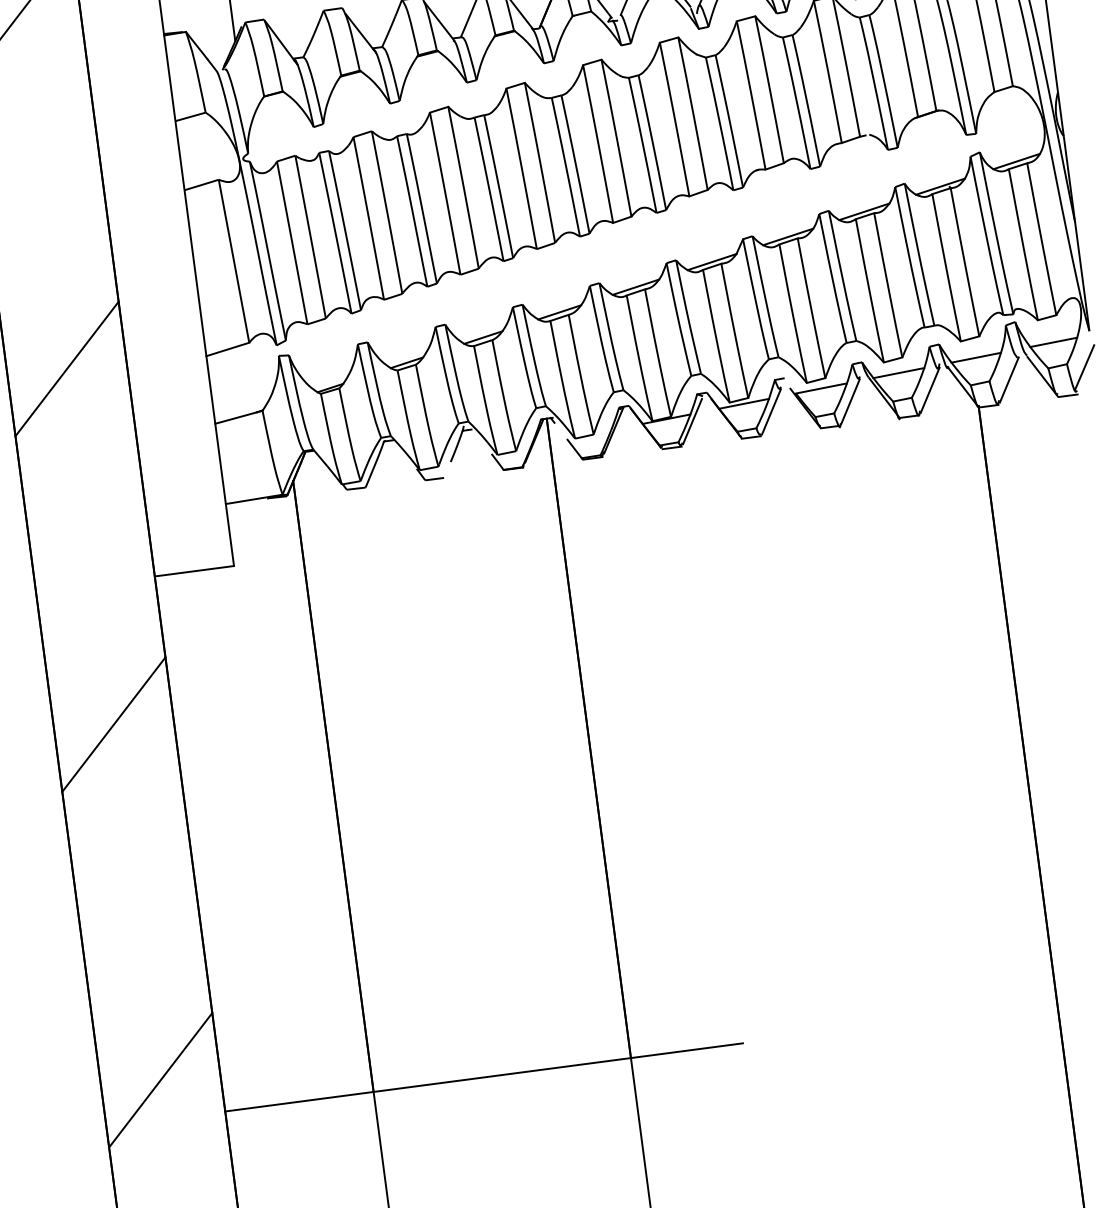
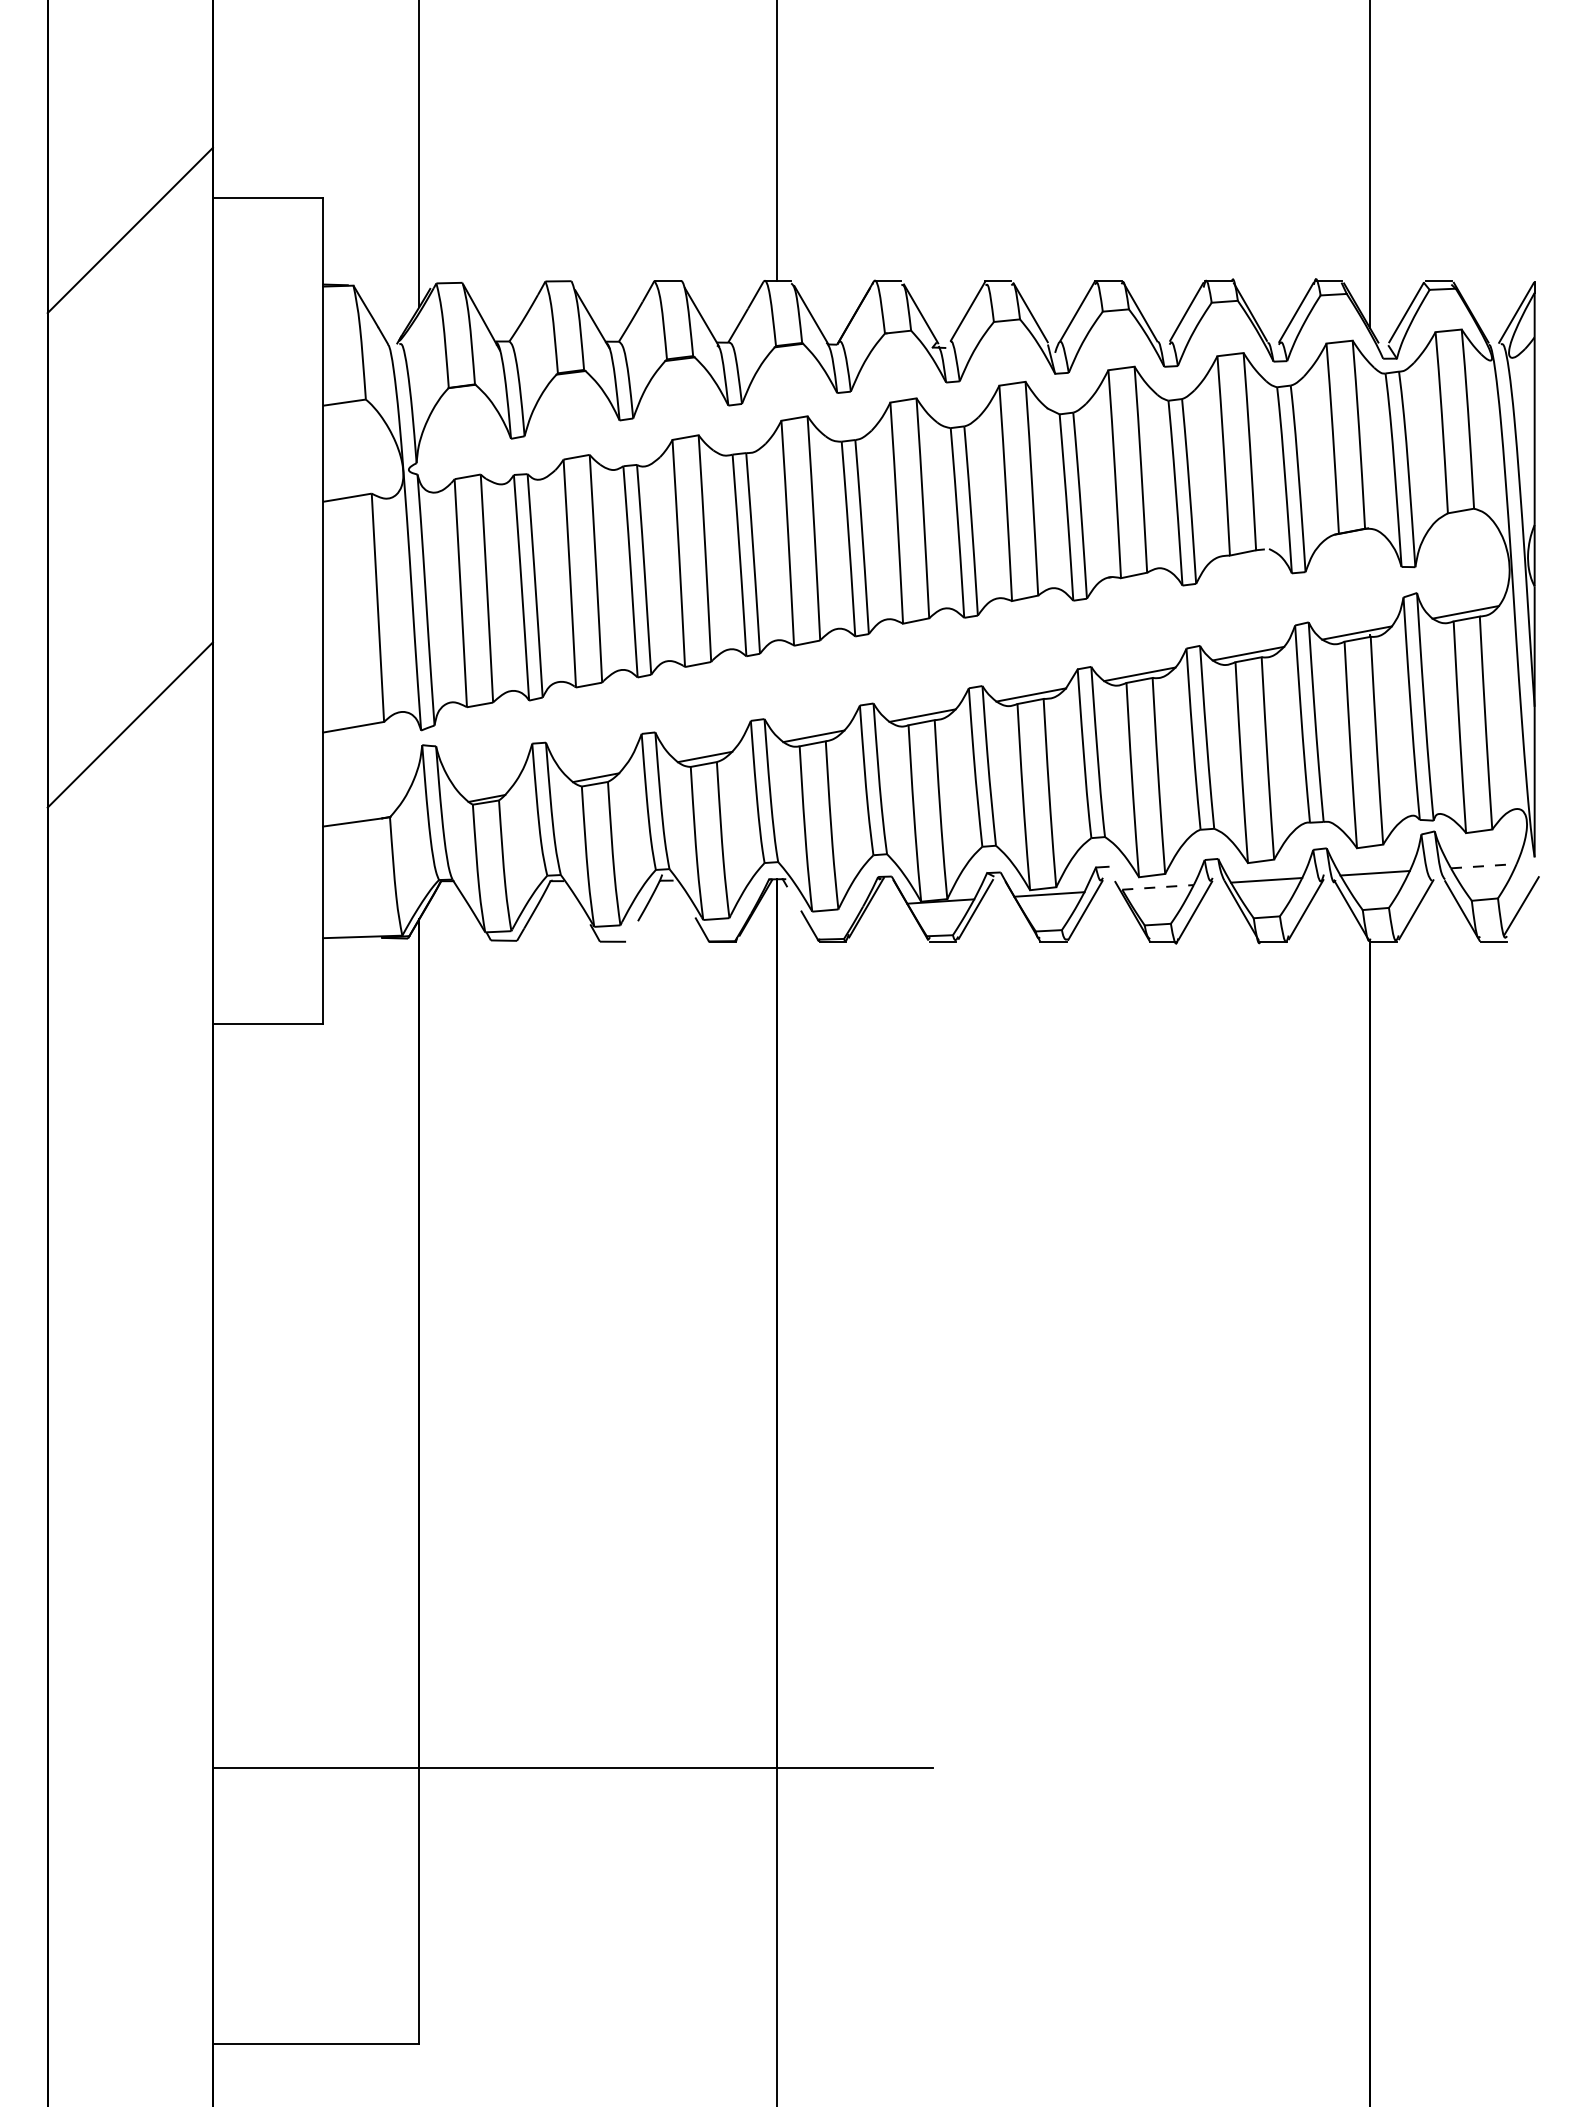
line: (1053, 342) -> (1483, 866), solid -> dashed
line: (821, 388) -> (1158, 887), solid -> dashed
line: (113, 724) -> (129, 1219), removed
line: (160, 1079) -> (129, 1713), removed

